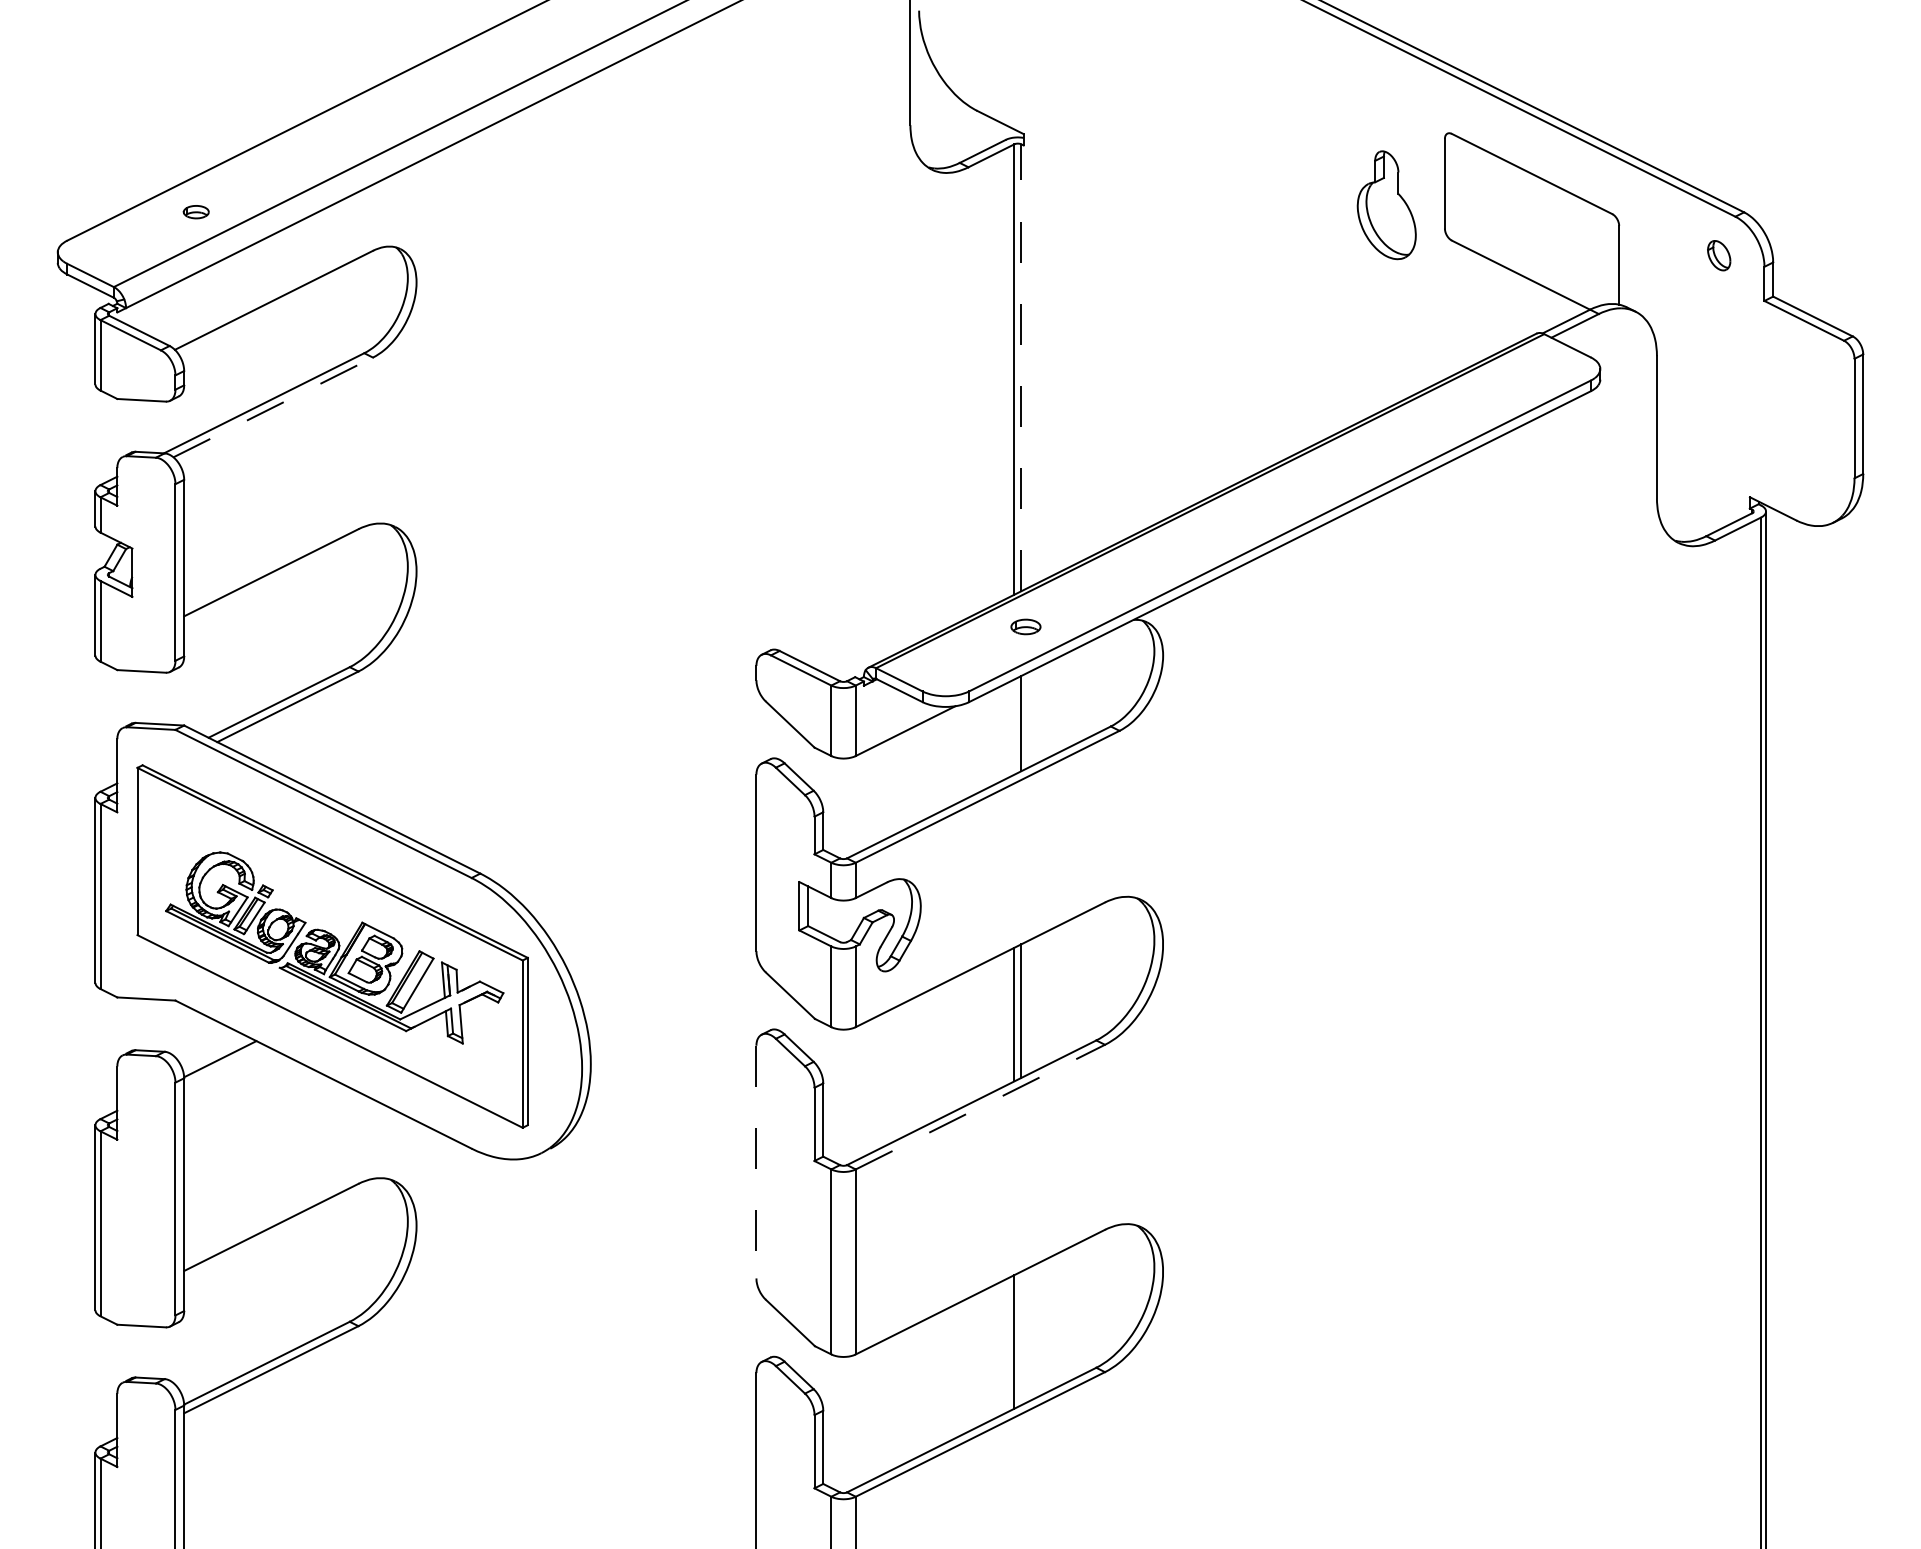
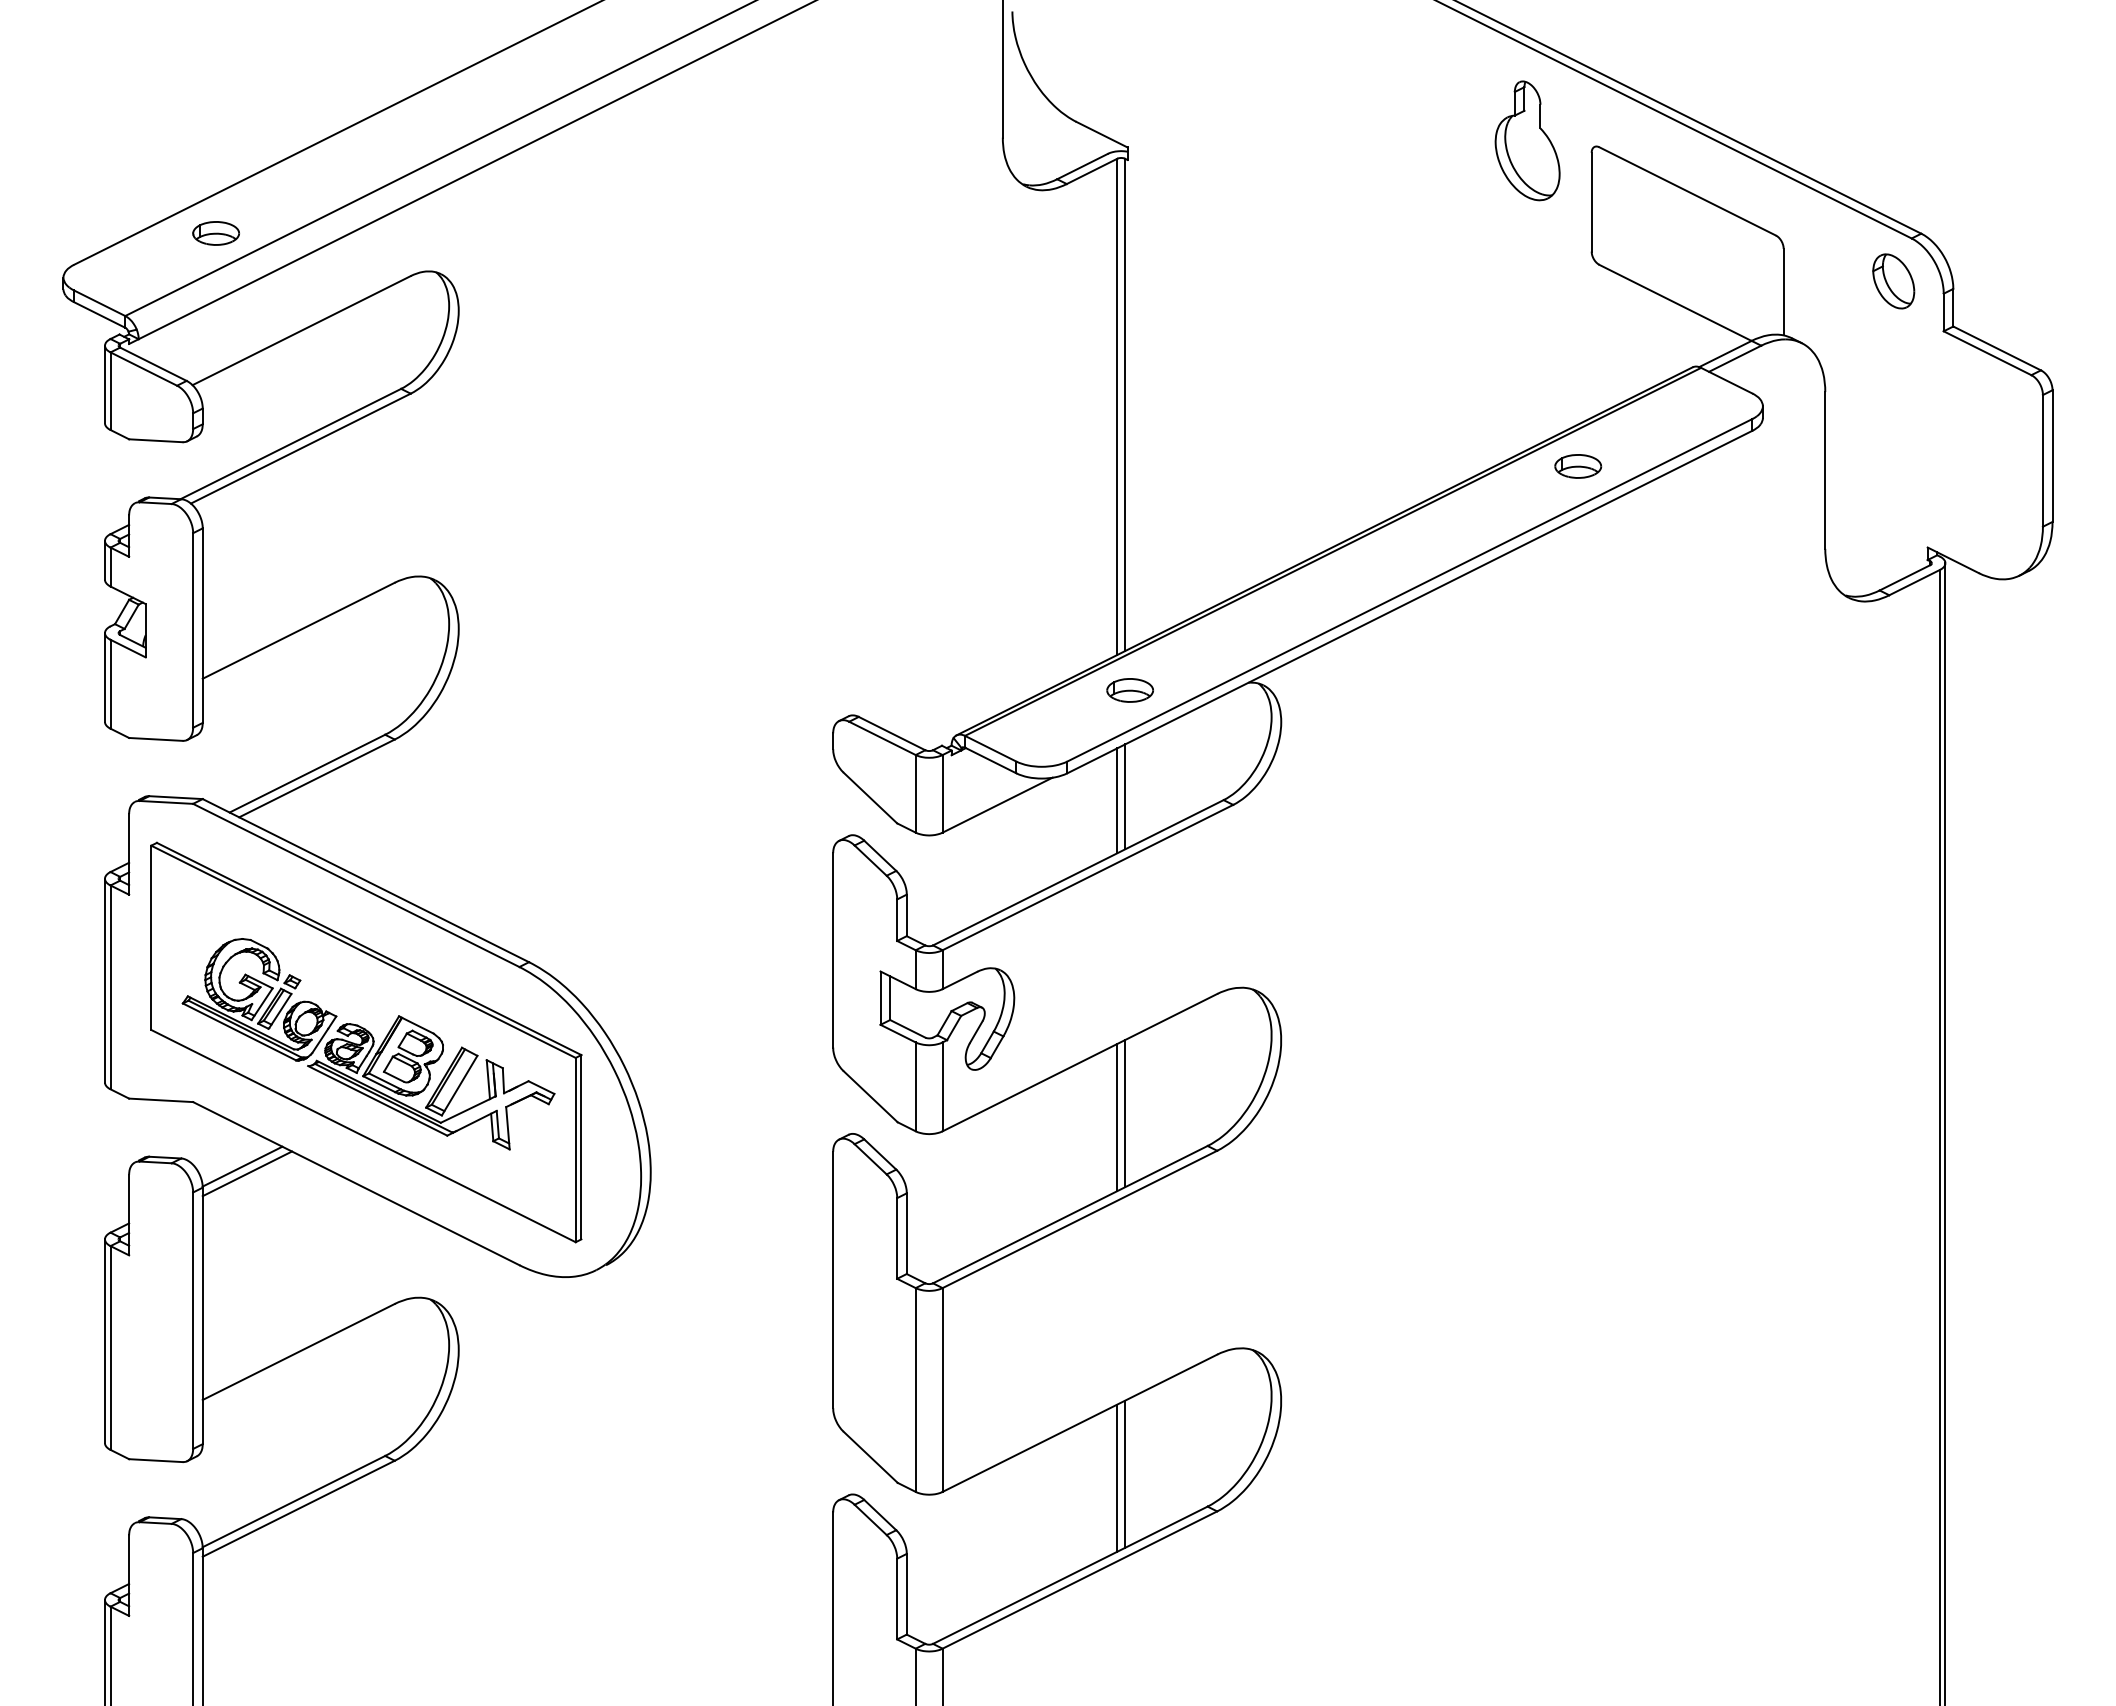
part: (1386, 204) -> (1527, 140), moved
part: (195, 212) -> (215, 233), size x1.67
part: (1718, 255) -> (1893, 281), size x1.67
line: (1021, 367) -> (1125, 404), dashed -> solid
line: (272, 407) -> (300, 448), dashed -> solid
part: (1432, 423) -> (1578, 466), added
part: (1025, 626) -> (1129, 690), size x1.43
line: (1014, 726) -> (1117, 800), added
line: (224, 1065) -> (247, 1173), added
line: (980, 1107) -> (1079, 1219), dashed -> solid
line: (756, 1162) -> (833, 1280), dashed -> solid
line: (1021, 1337) -> (1125, 1473), added

